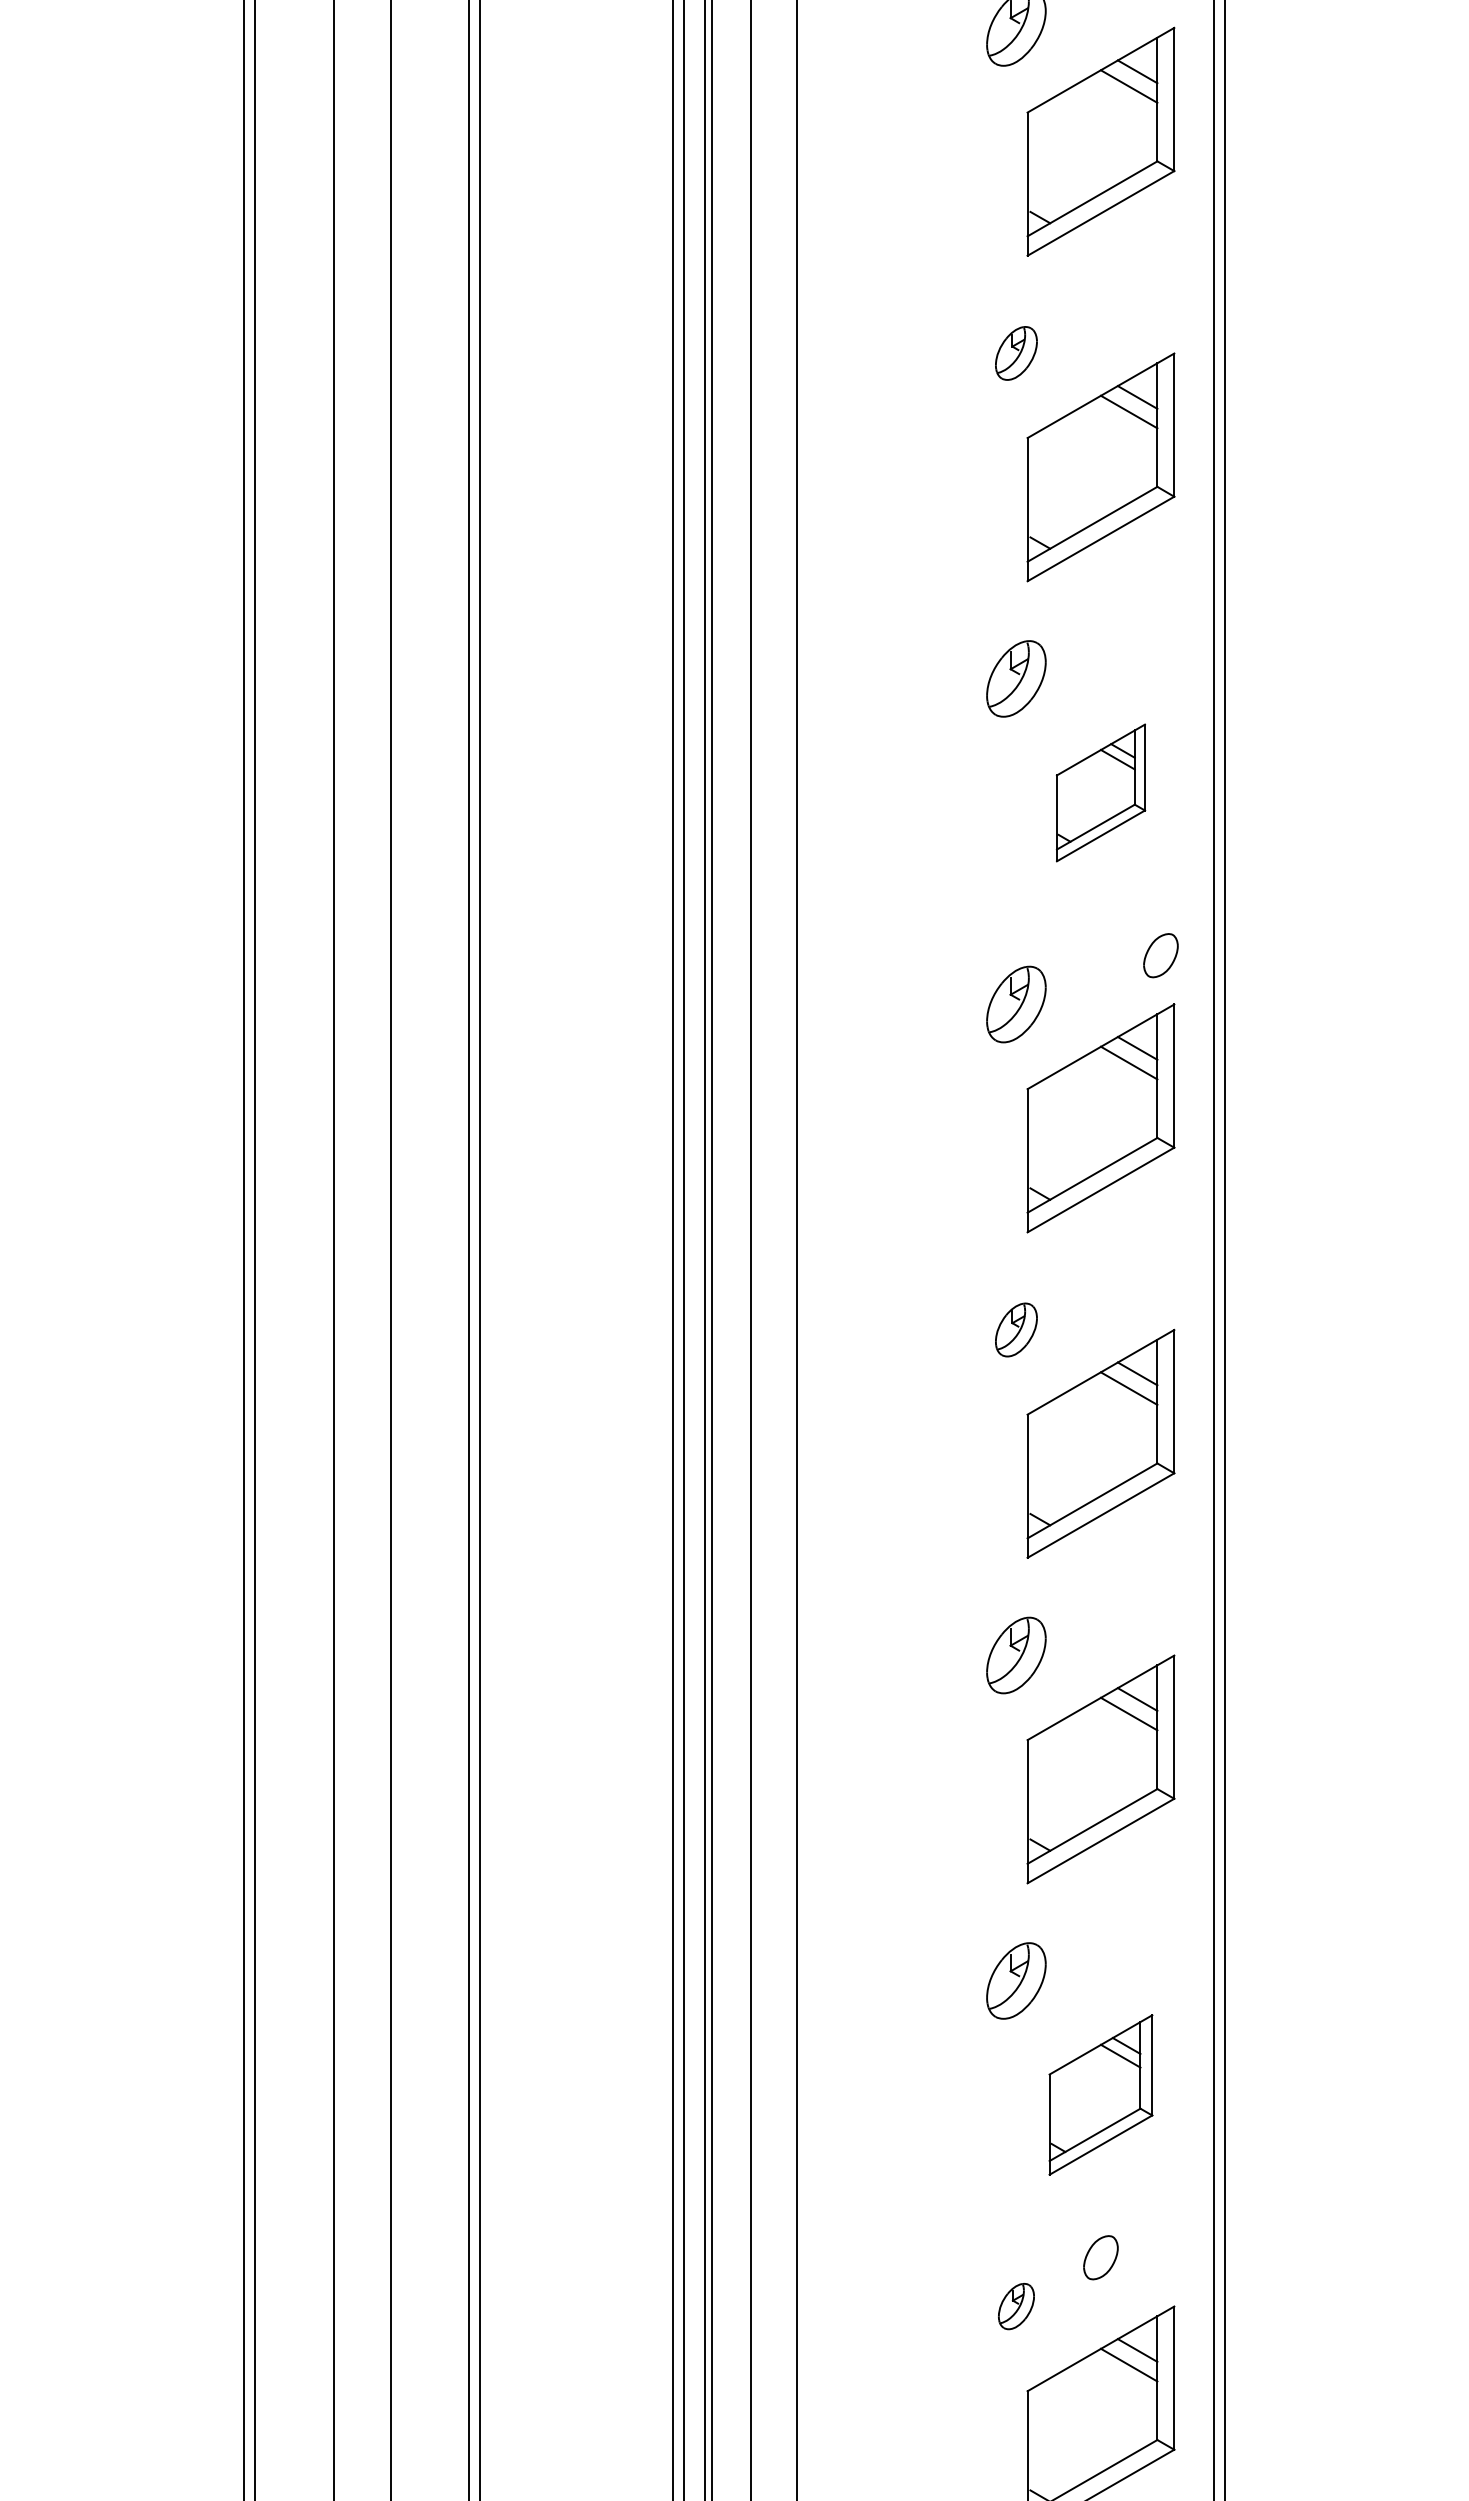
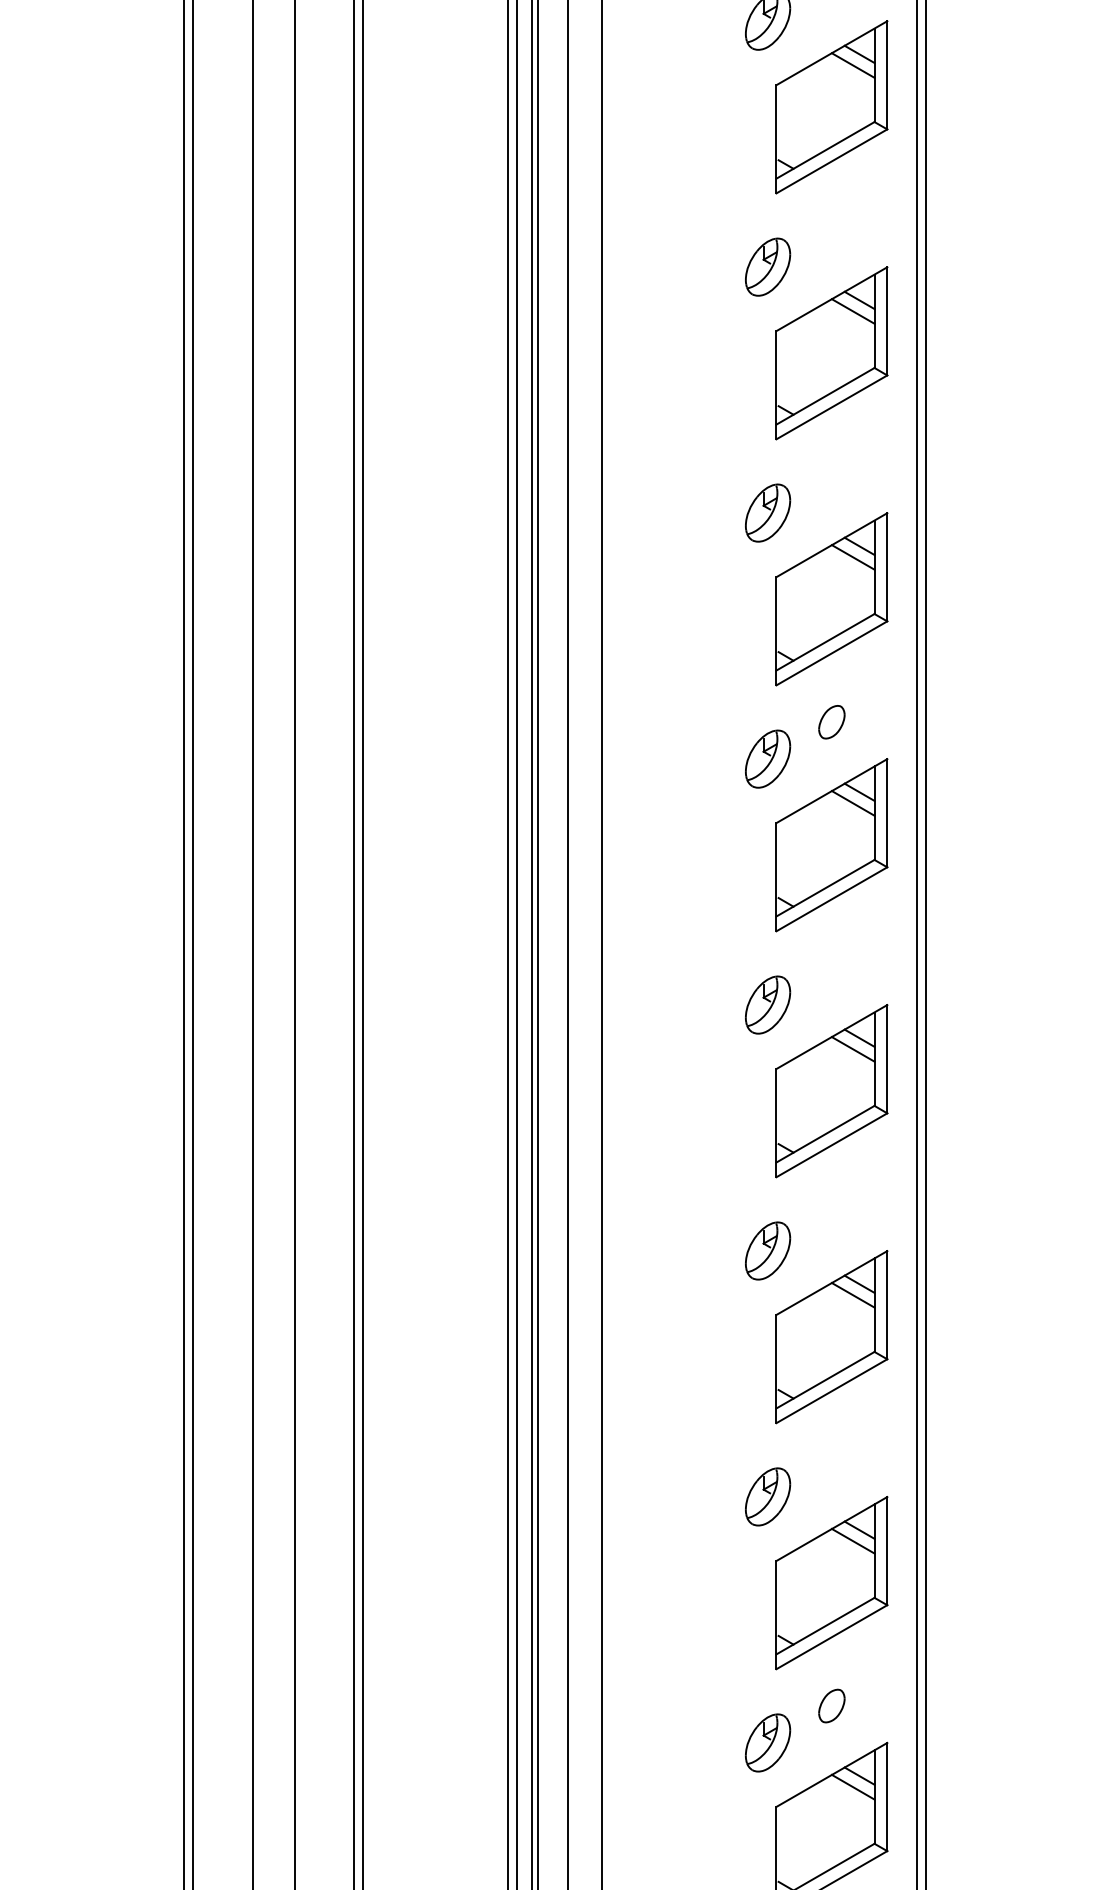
part: (1016, 353) -> (768, 267), size x1.43
part: (1100, 792) -> (831, 598), size x1.67
part: (1160, 955) -> (831, 722), moved
part: (1016, 1329) -> (768, 1004), size x1.43
part: (1100, 2094) -> (831, 1582), size x1.43
part: (1016, 2306) -> (768, 1742), size x1.67

